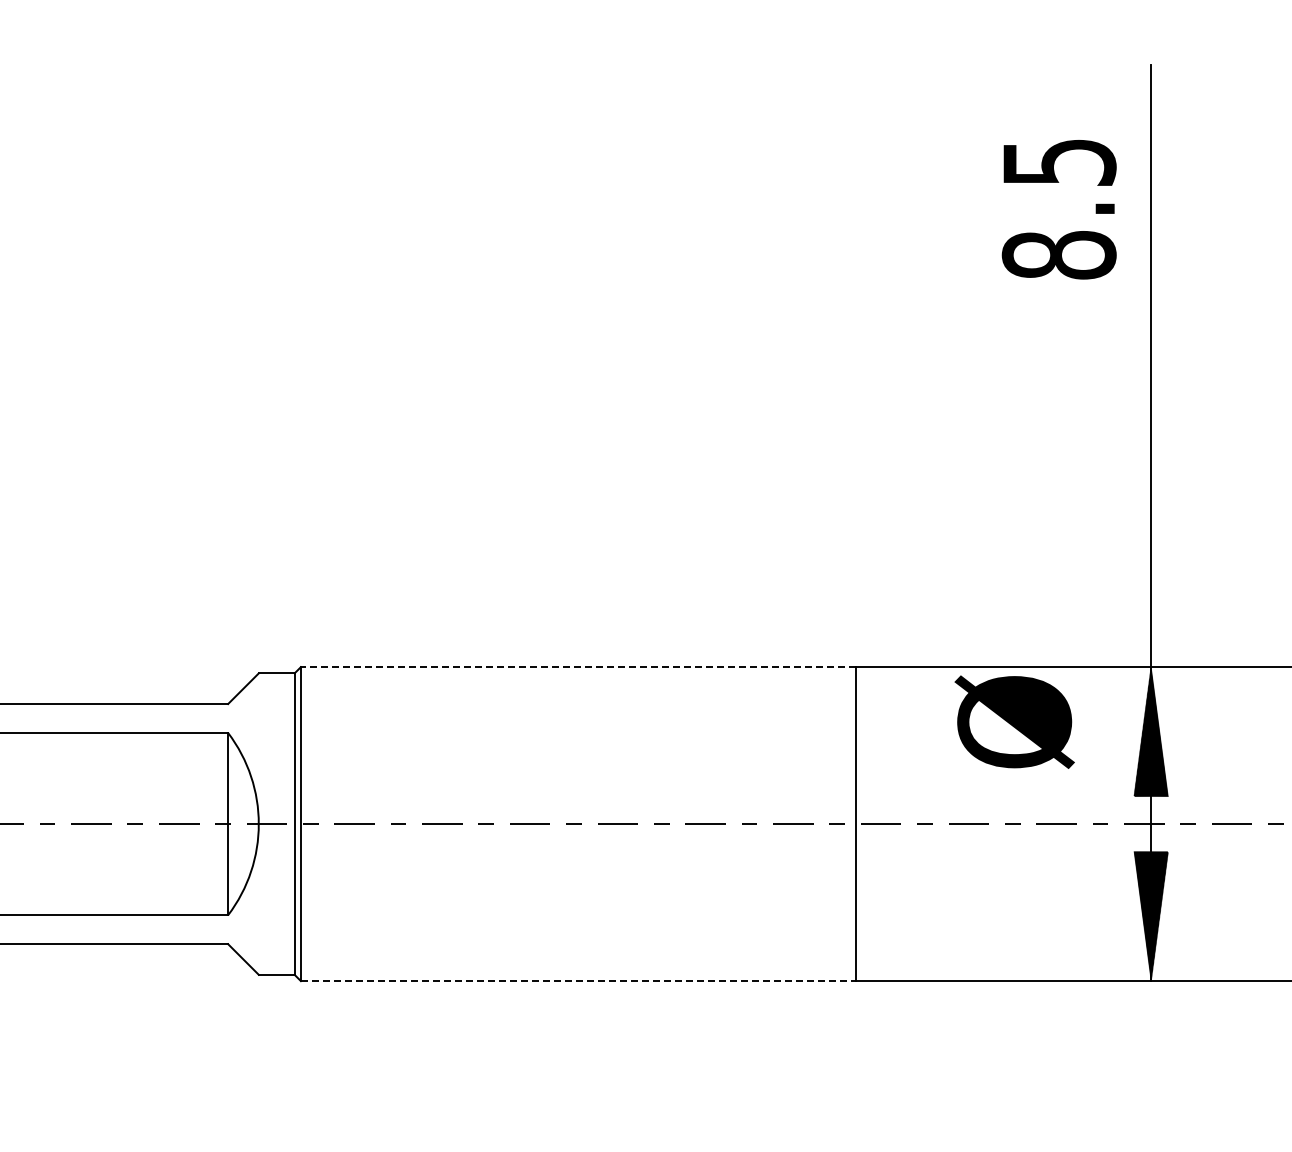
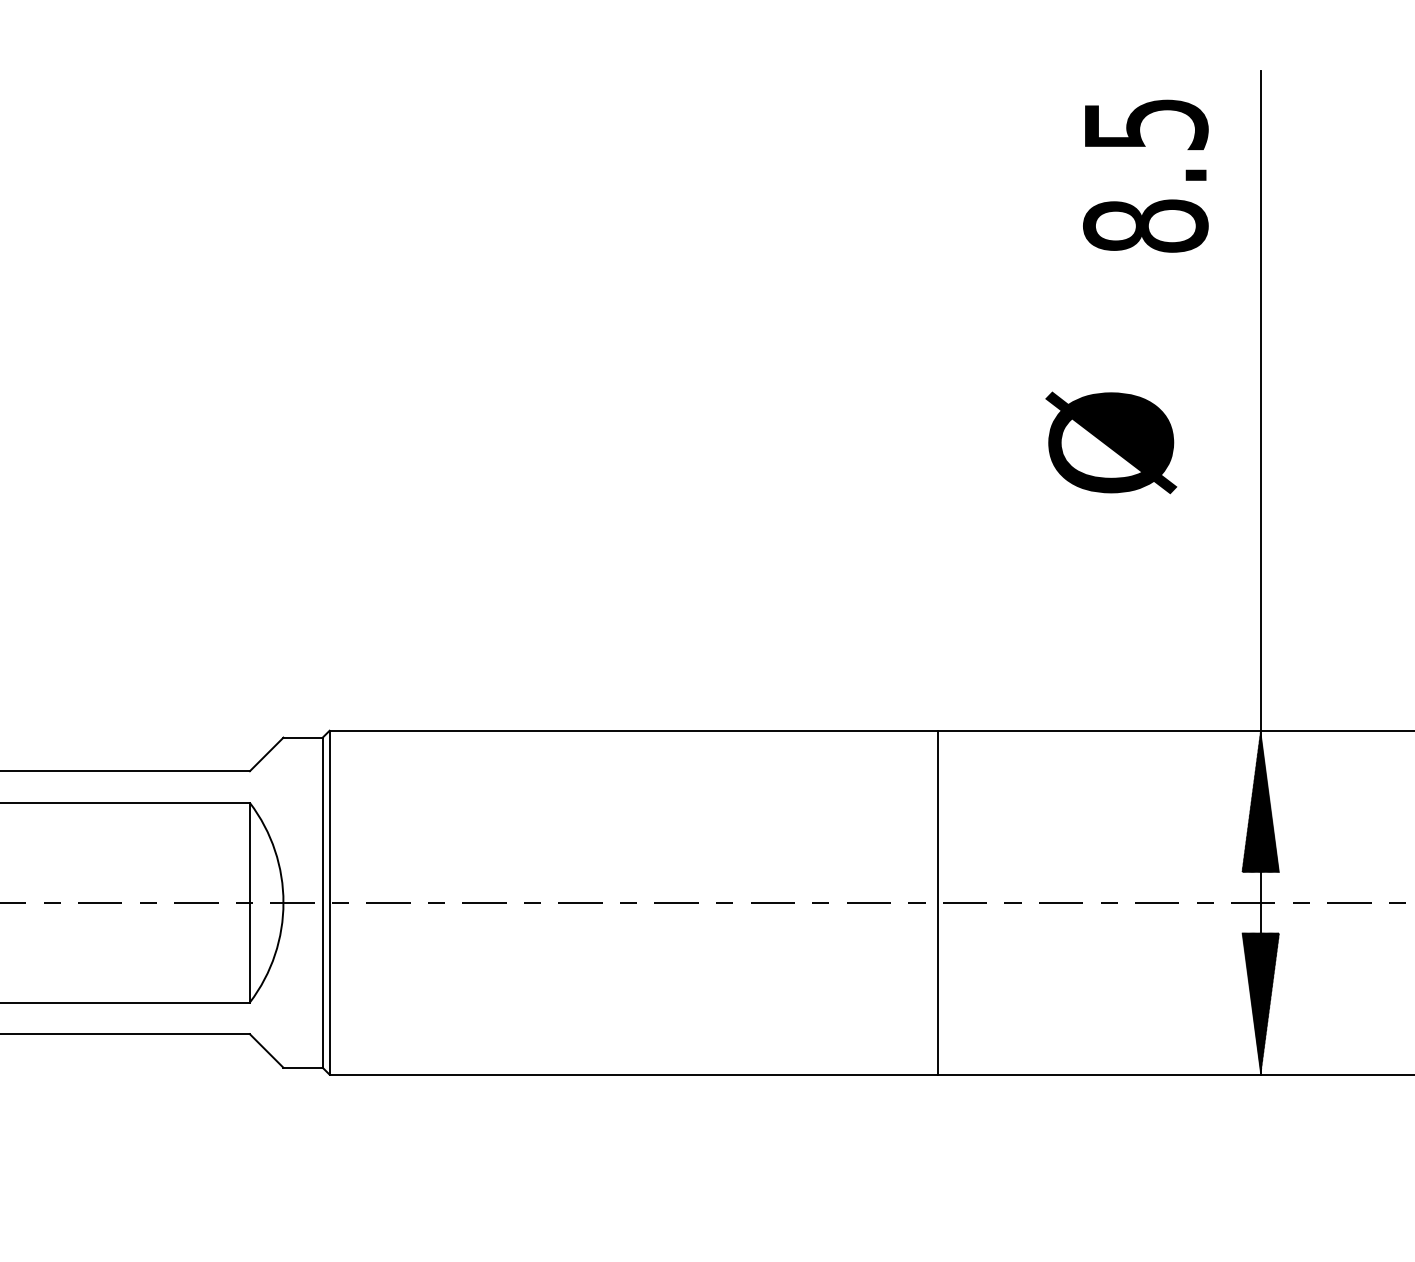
text: (1058, 209) -> (1144, 175), moved
line: (578, 667) -> (633, 731), dashed -> solid
text: (1014, 721) -> (1111, 442), moved
line: (578, 981) -> (633, 1075), dashed -> solid

